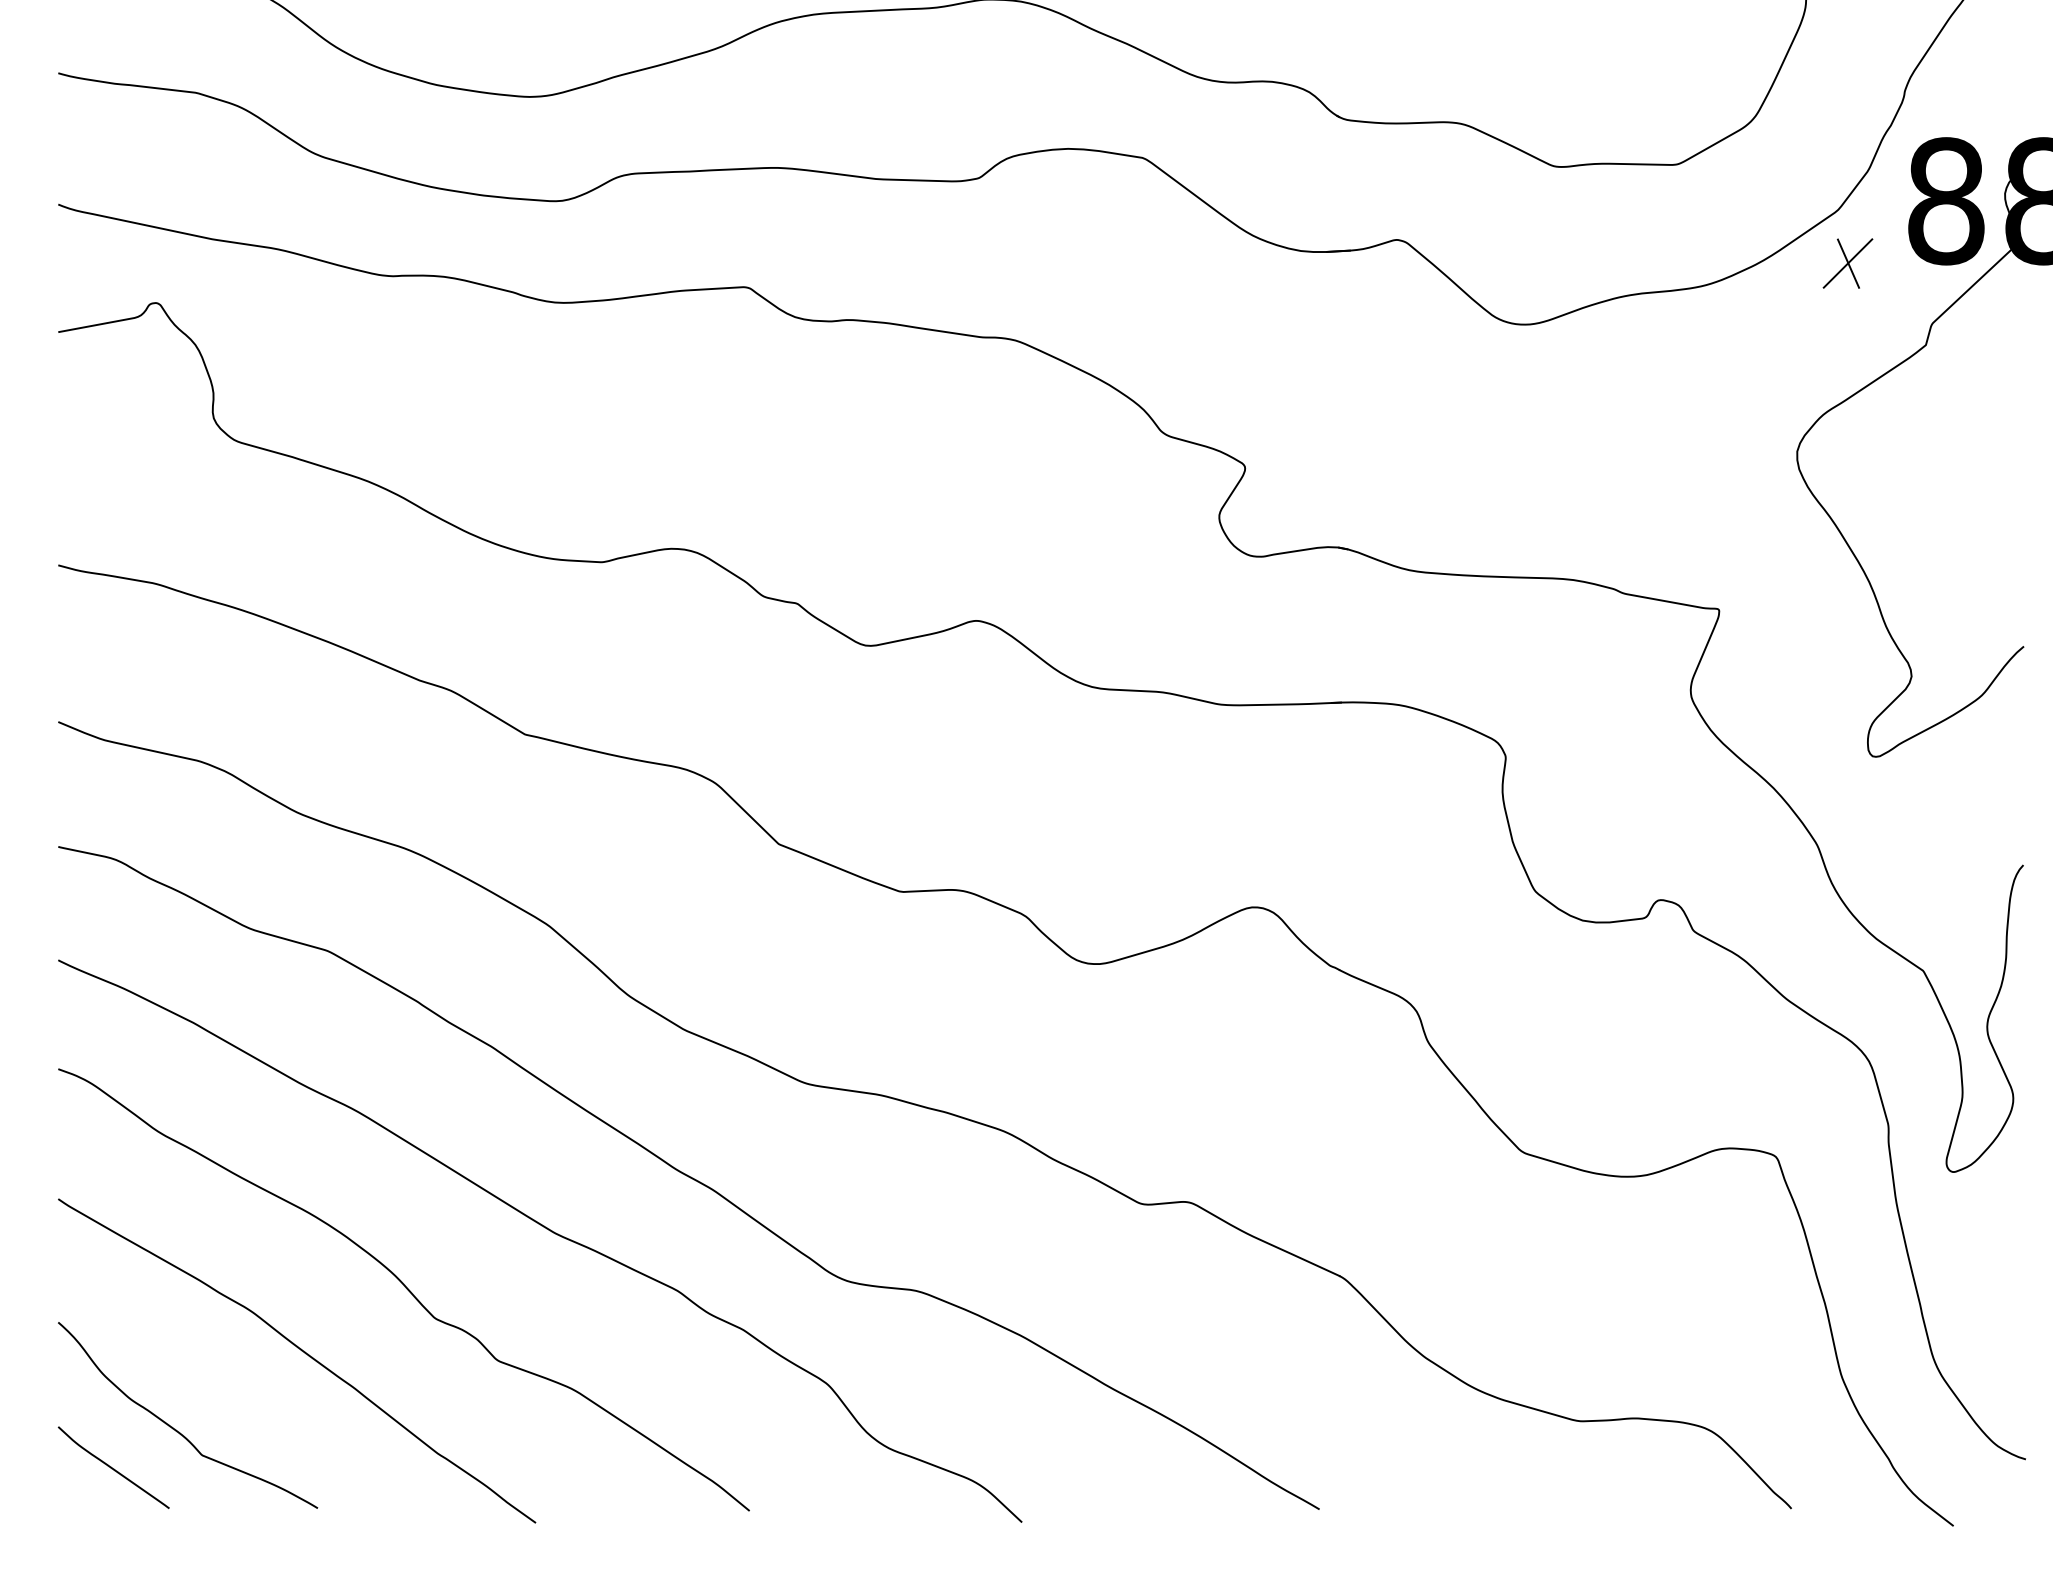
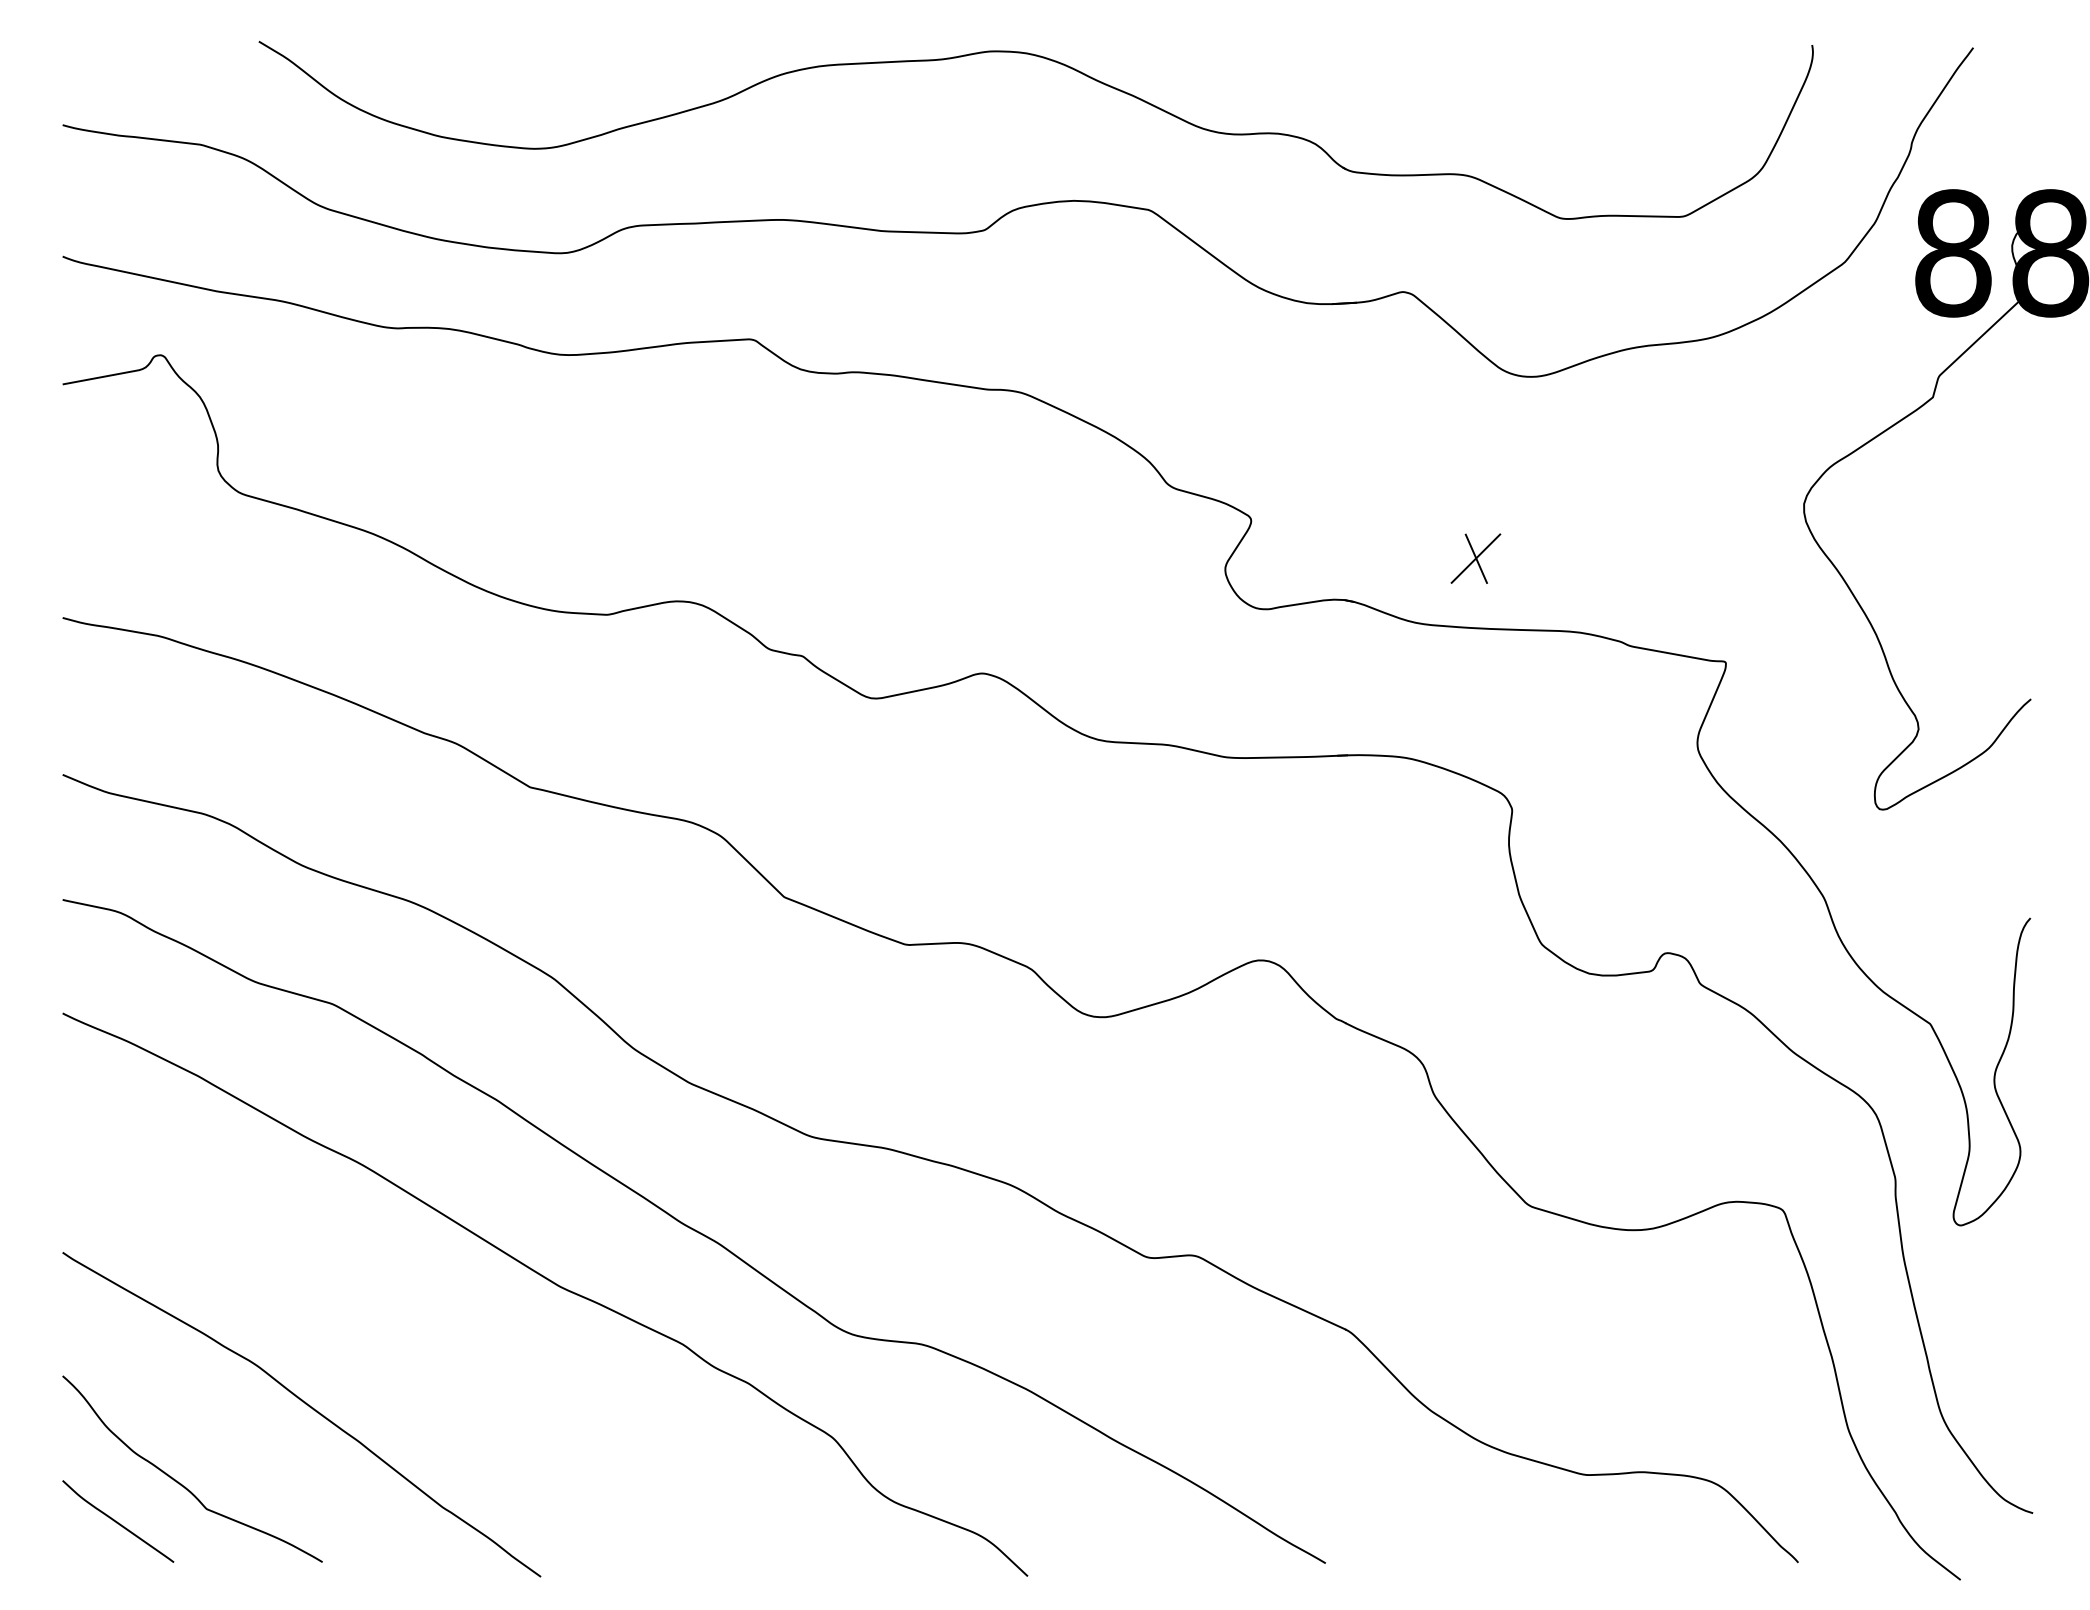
part: (1847, 263) -> (1475, 558), moved
curve: (405, 1287) -> (410, 1341), removed

